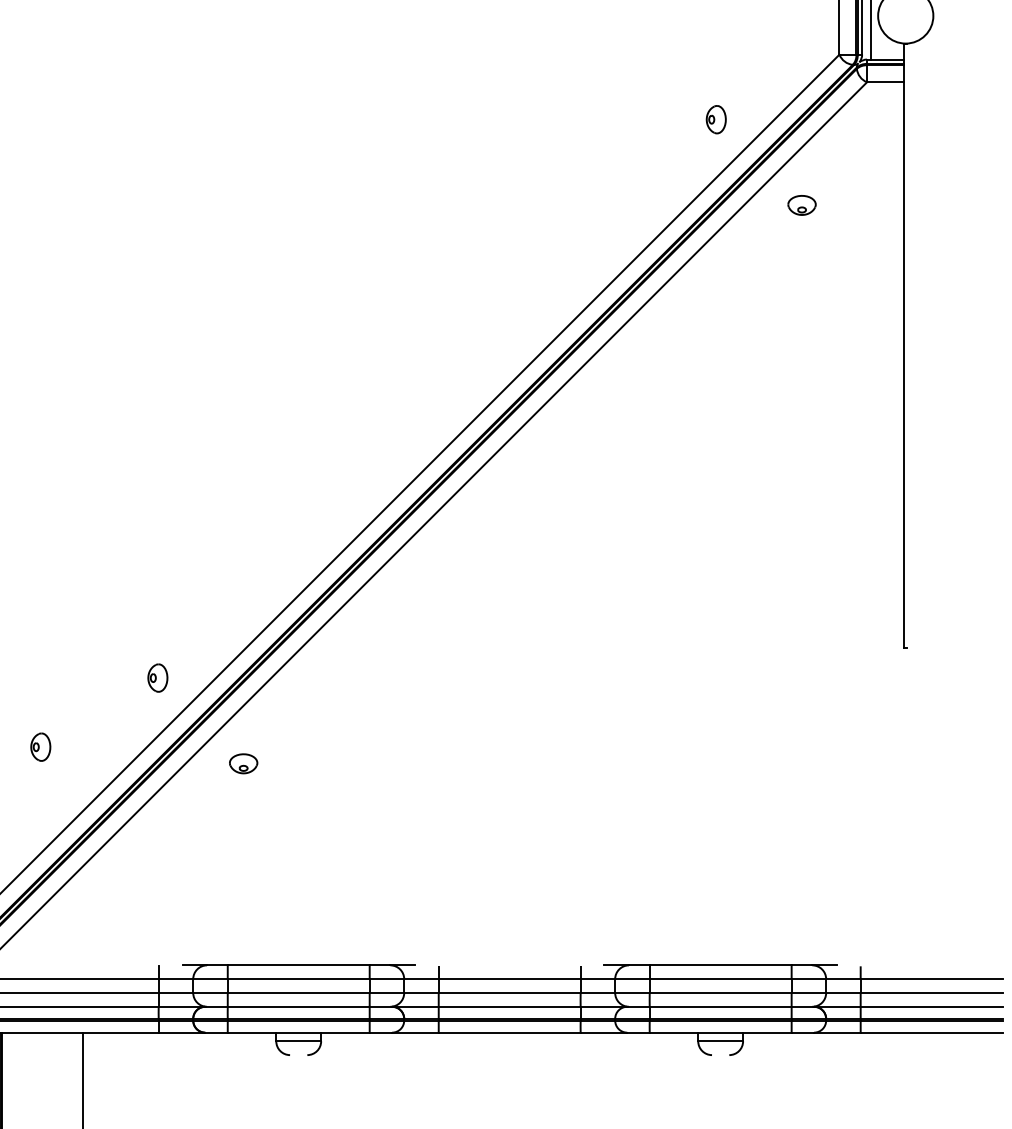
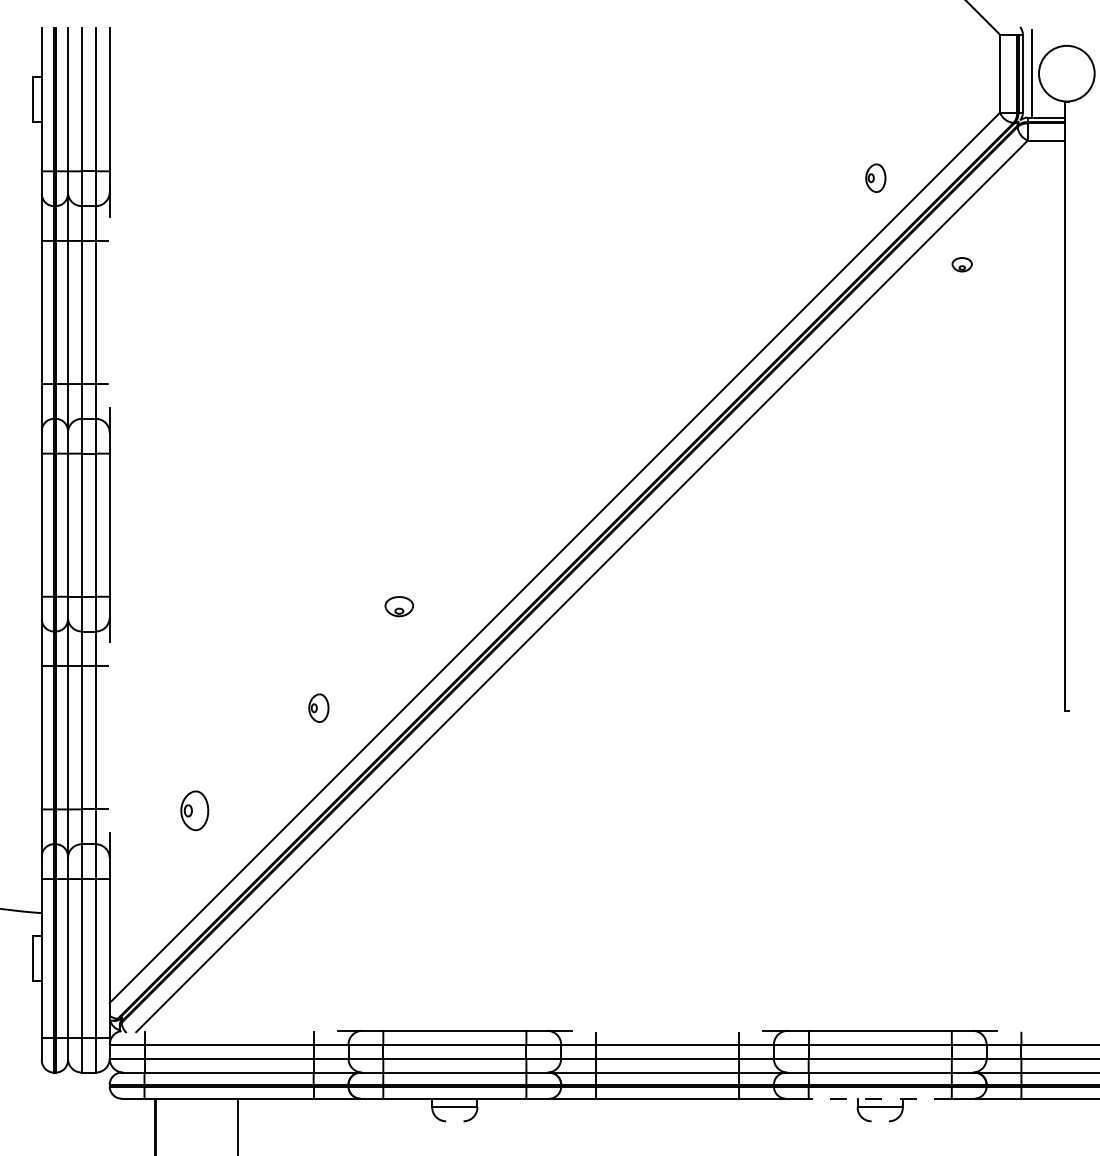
part: (801, 205) -> (961, 264), size x0.7
part: (157, 677) -> (318, 707), moved
part: (40, 746) -> (194, 810), size x1.4
part: (243, 763) -> (399, 606), moved
line: (720, 1032) -> (880, 1098), solid -> dashed

